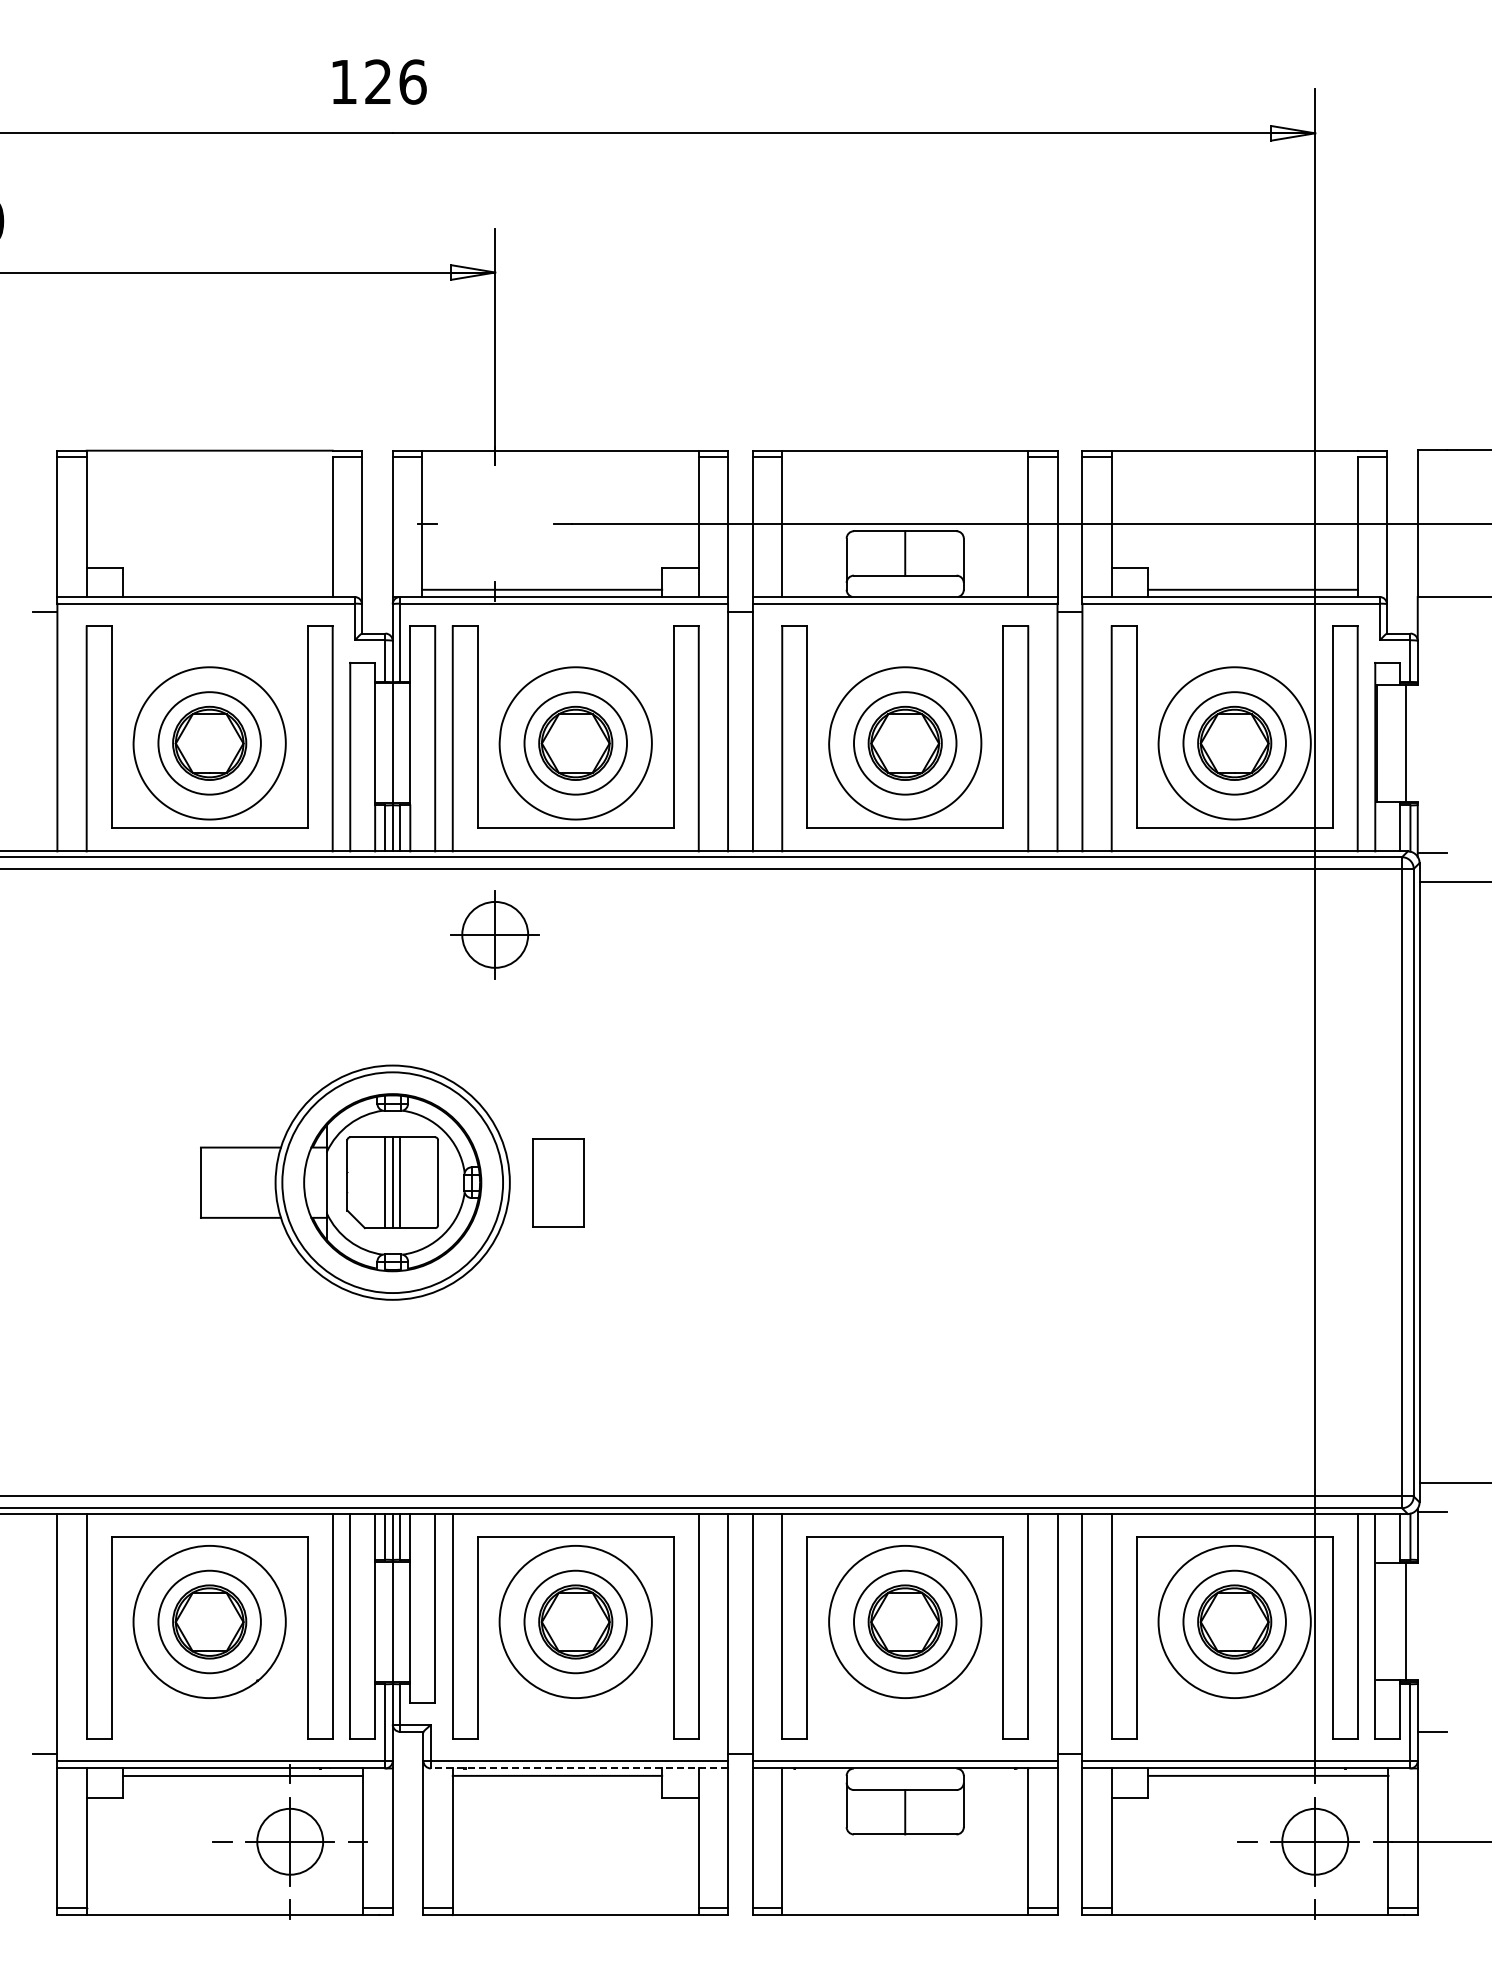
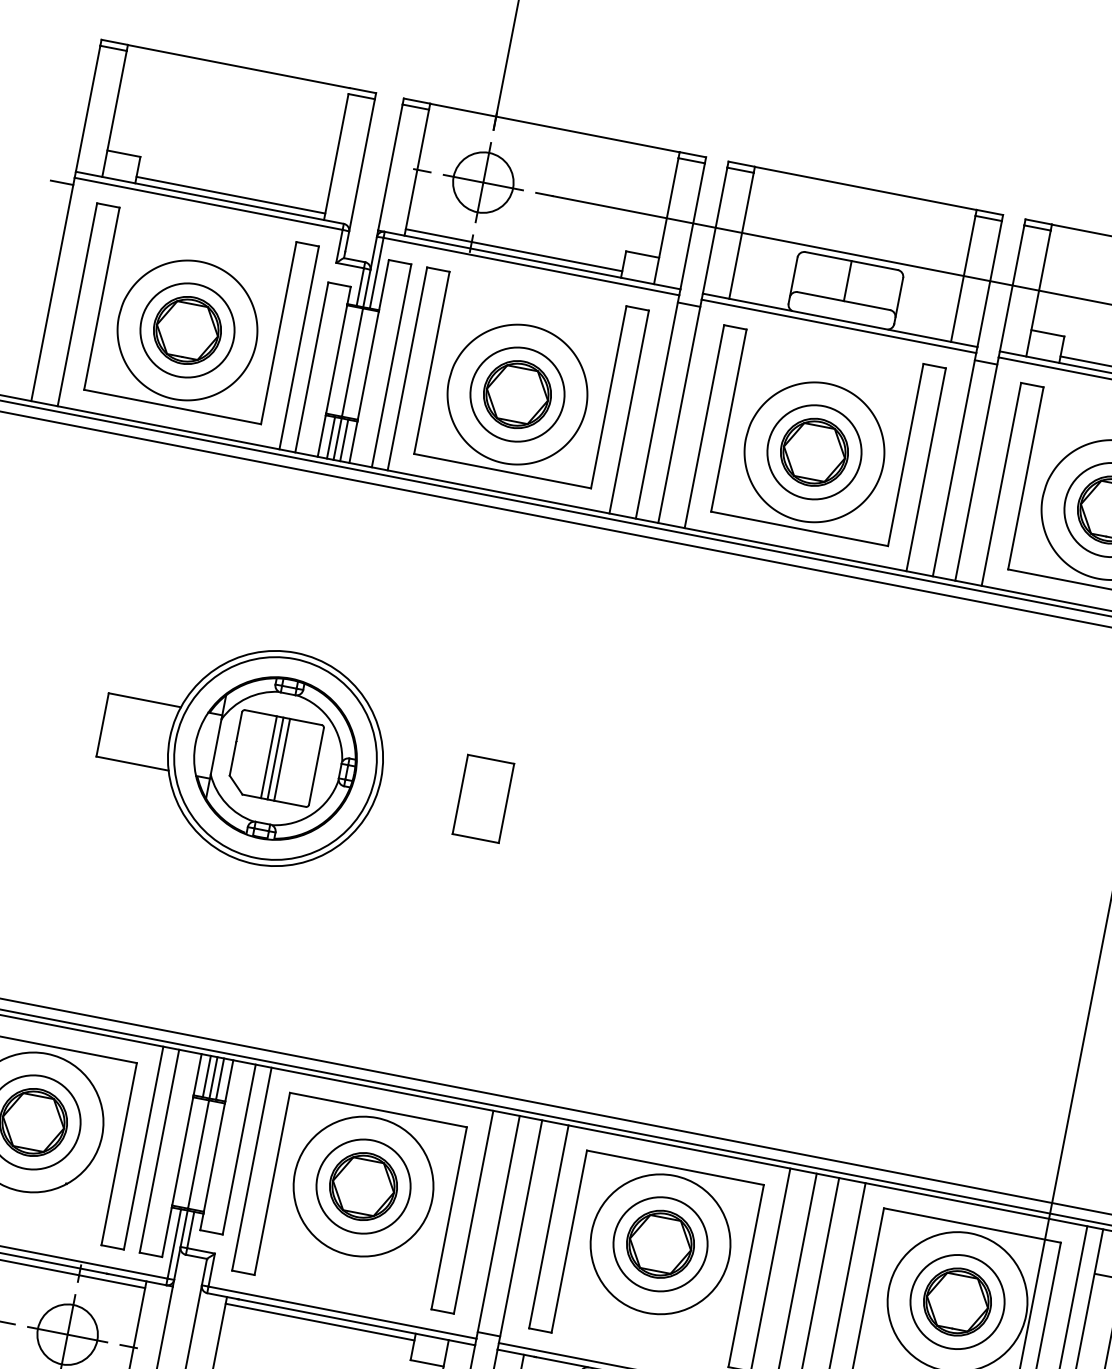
line: (227, 589) -> (230, 194), added
part: (494, 934) -> (482, 182), moved
part: (558, 1182) -> (483, 798), moved
line: (579, 1768) -> (341, 1319), dashed -> solid

